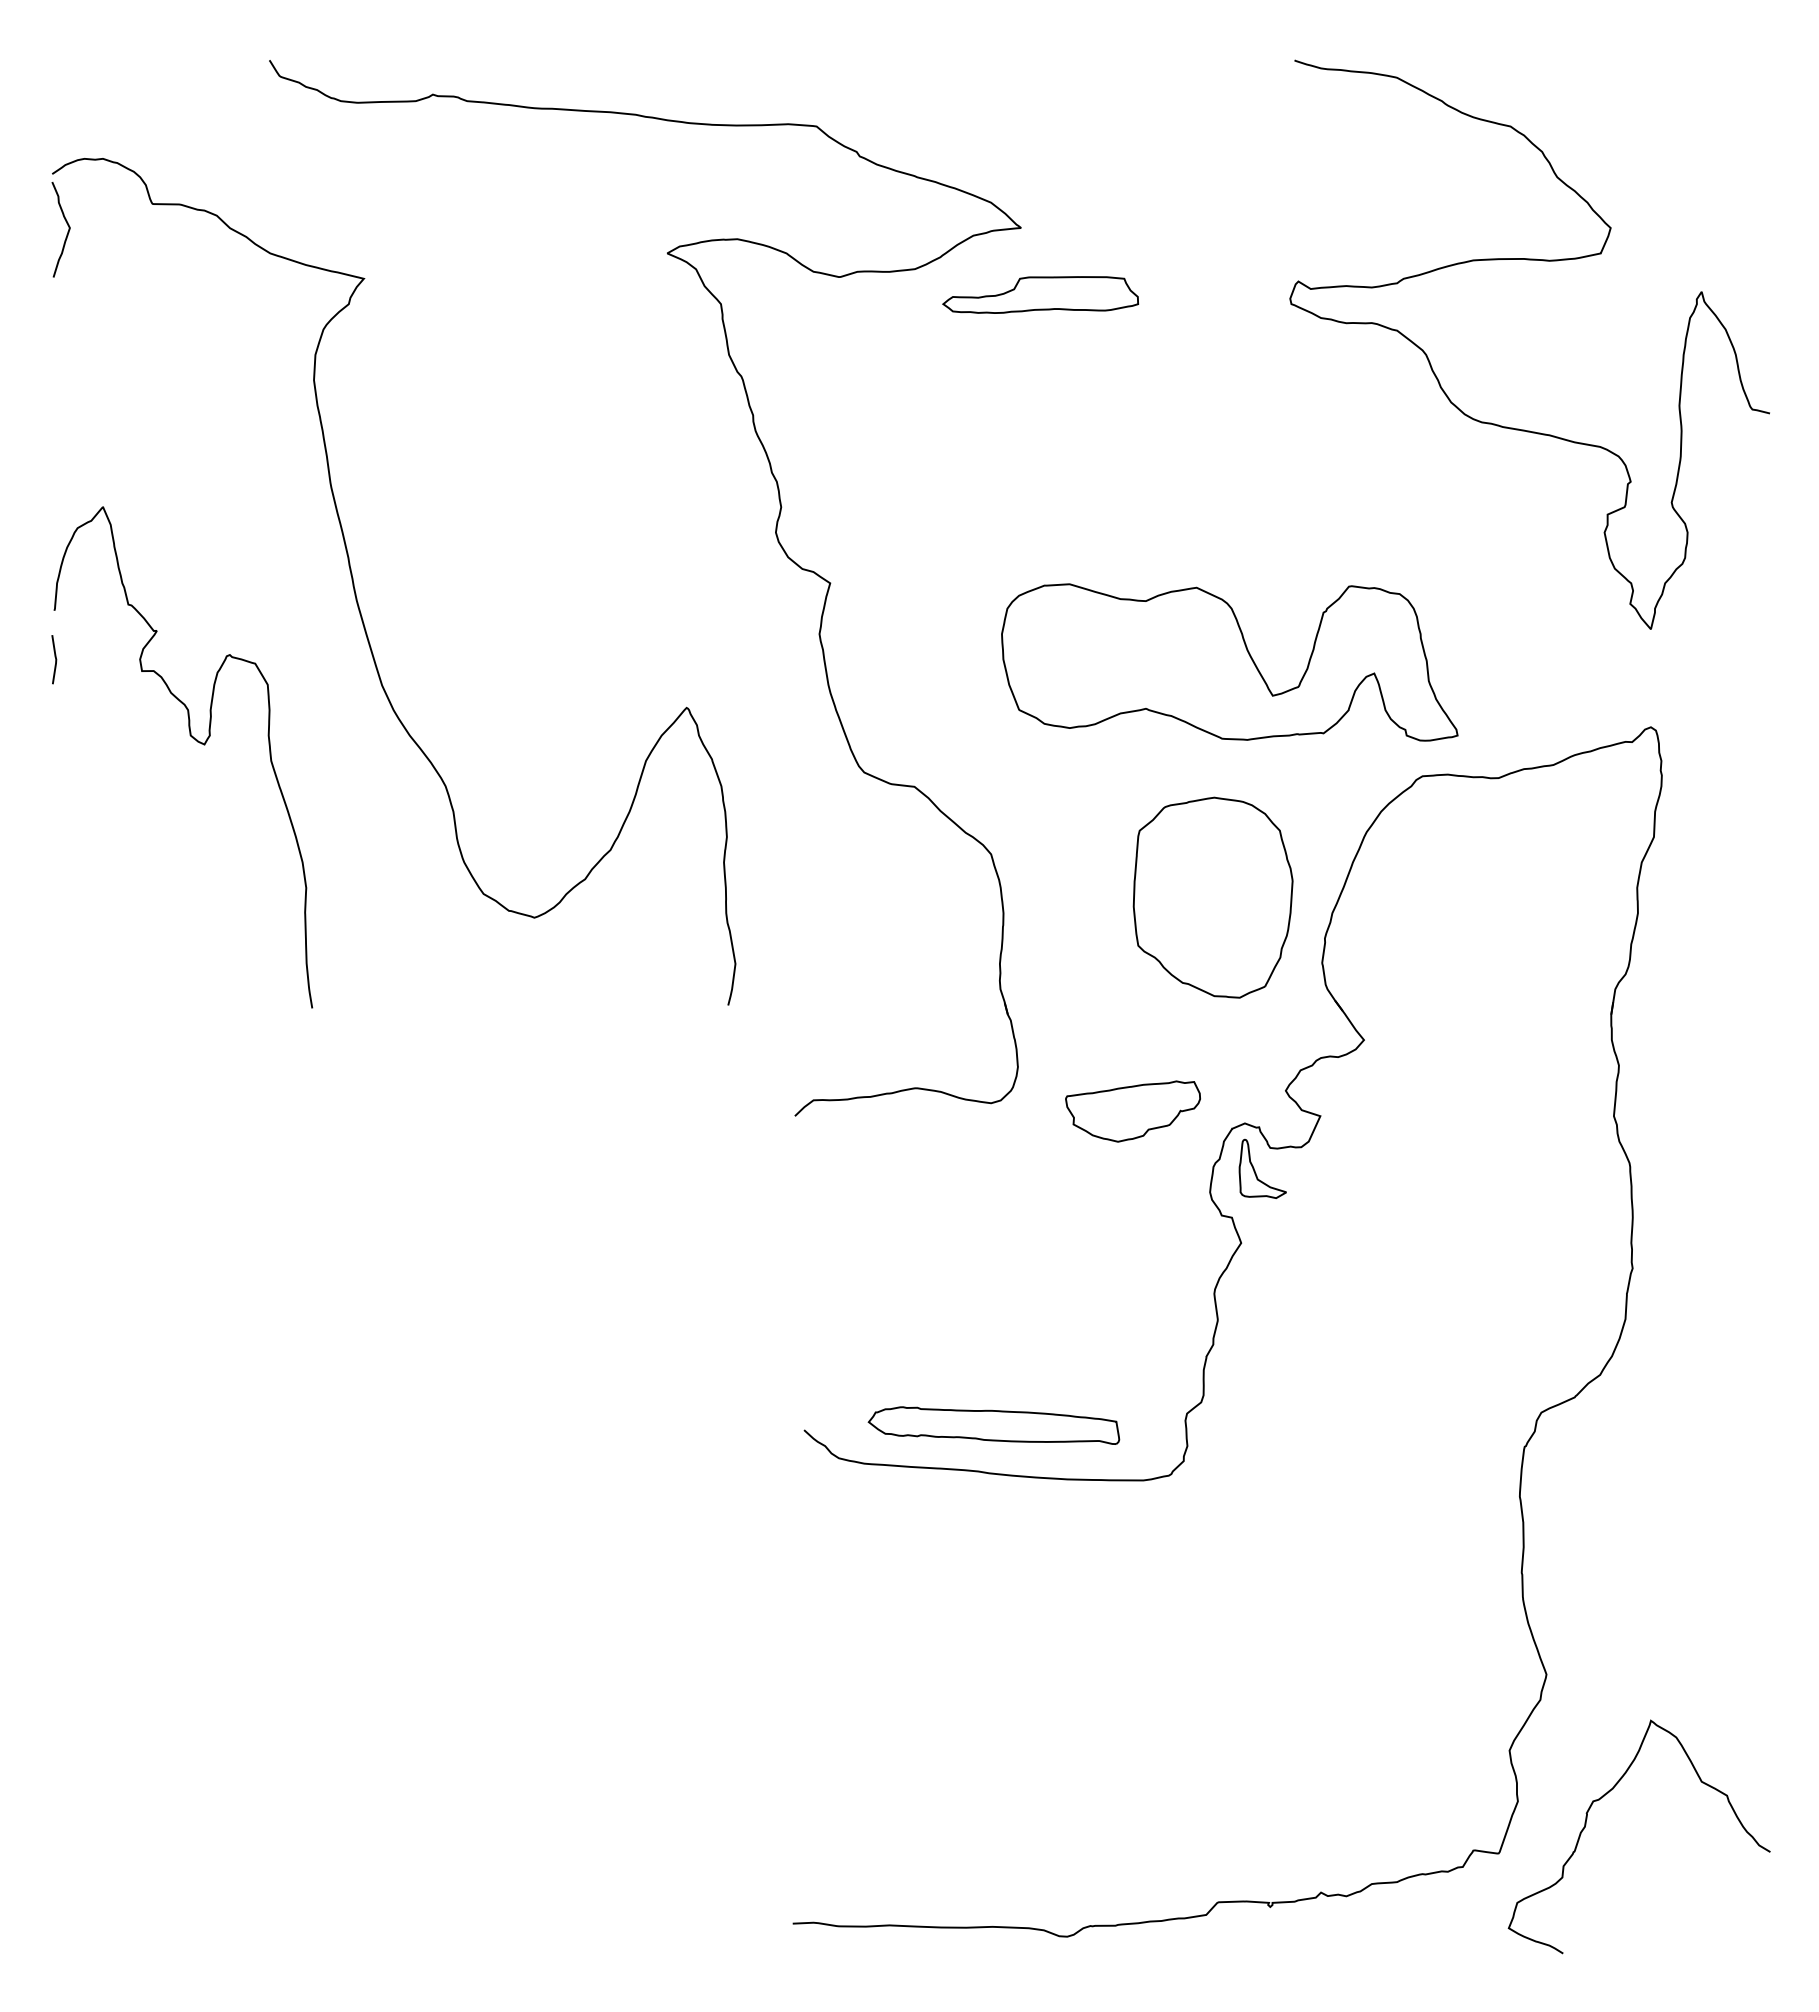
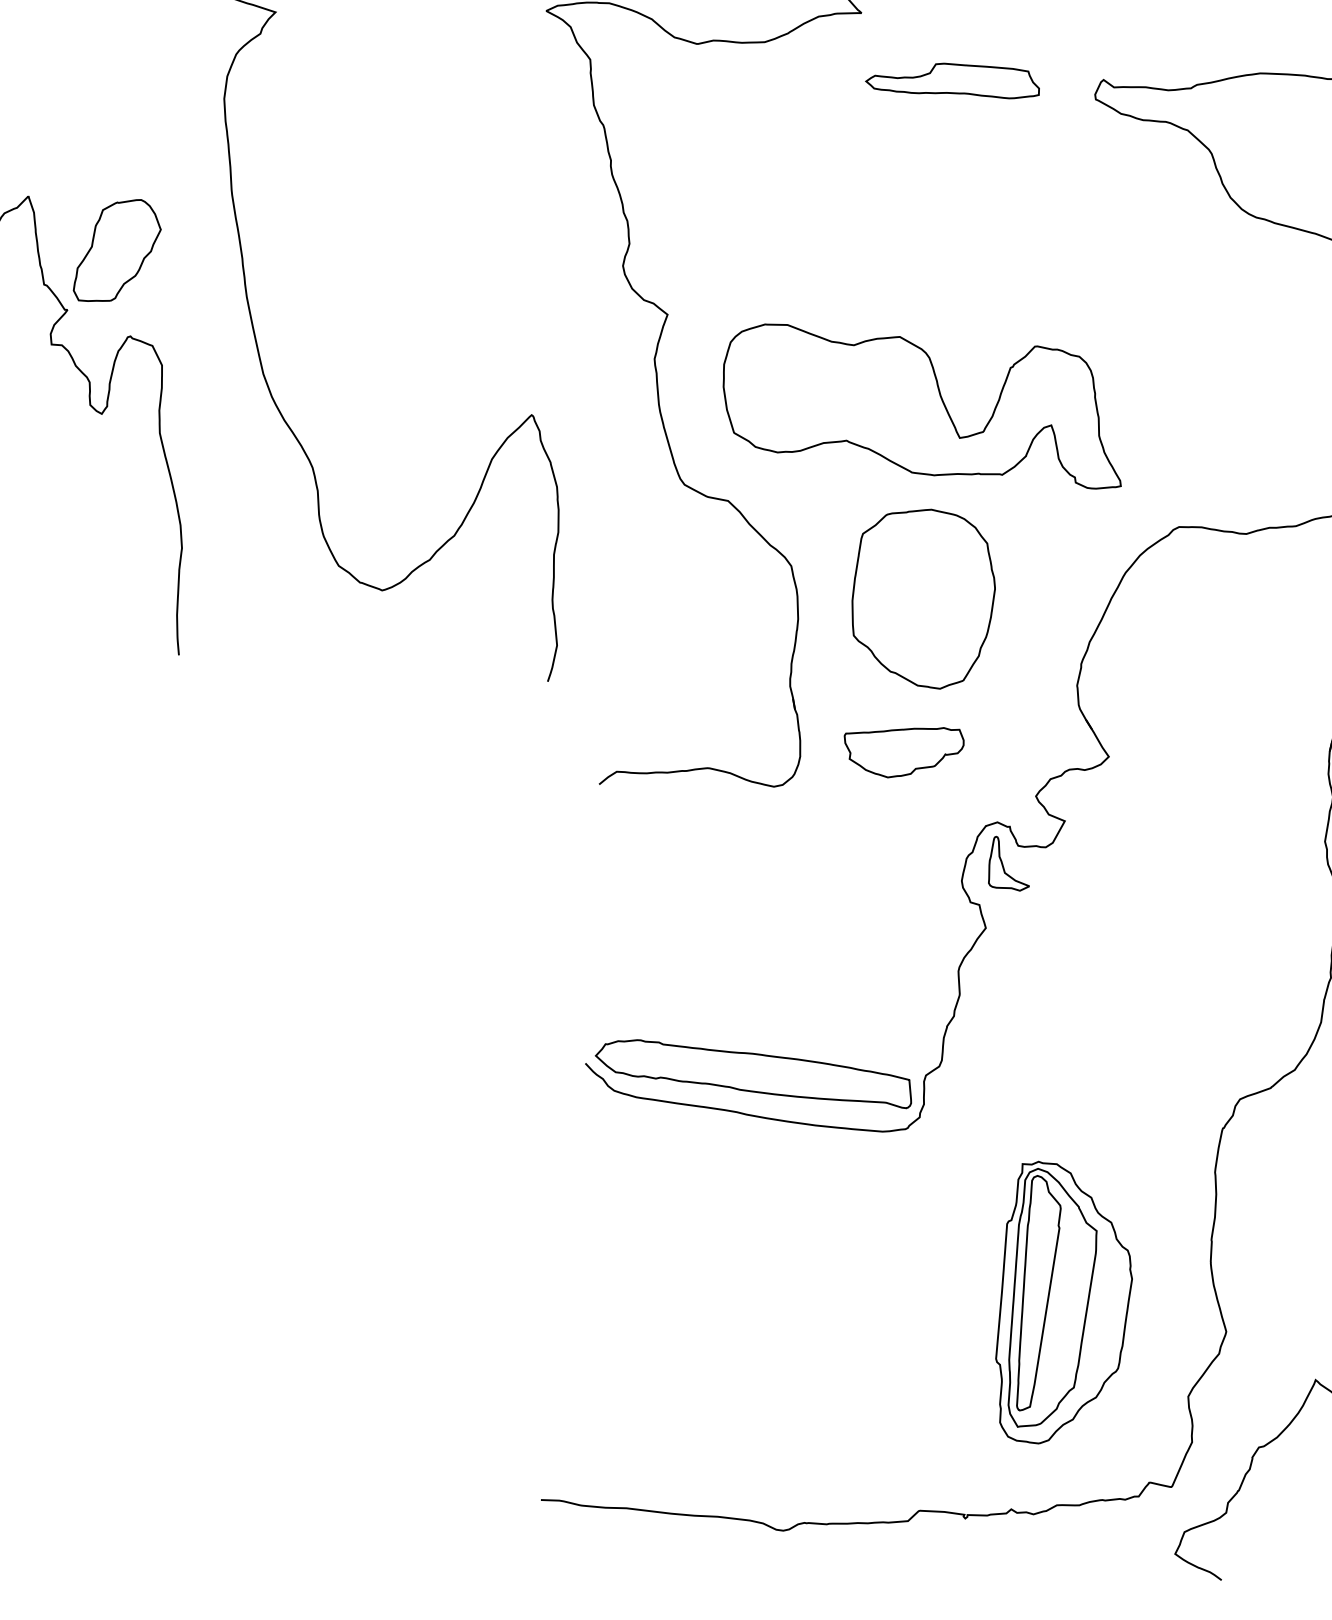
part: (1040, 294) -> (953, 79), moved
part: (208, 560) -> (118, 251), added
part: (1229, 662) -> (923, 405), moved
part: (1212, 897) -> (922, 598), moved
part: (1132, 1111) -> (902, 751), moved
part: (993, 1425) -> (753, 1072), size x1.43
part: (1363, 1658) -> (1065, 1304), added

